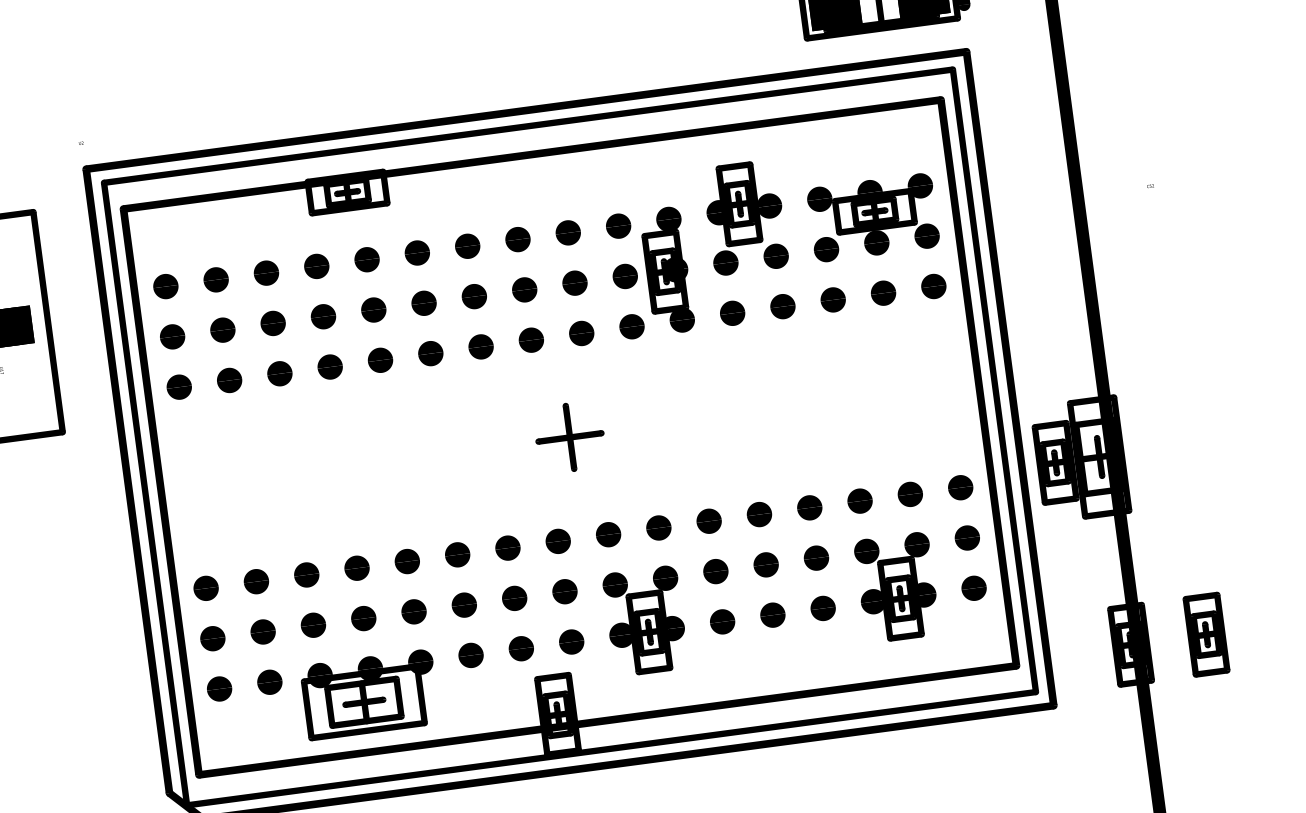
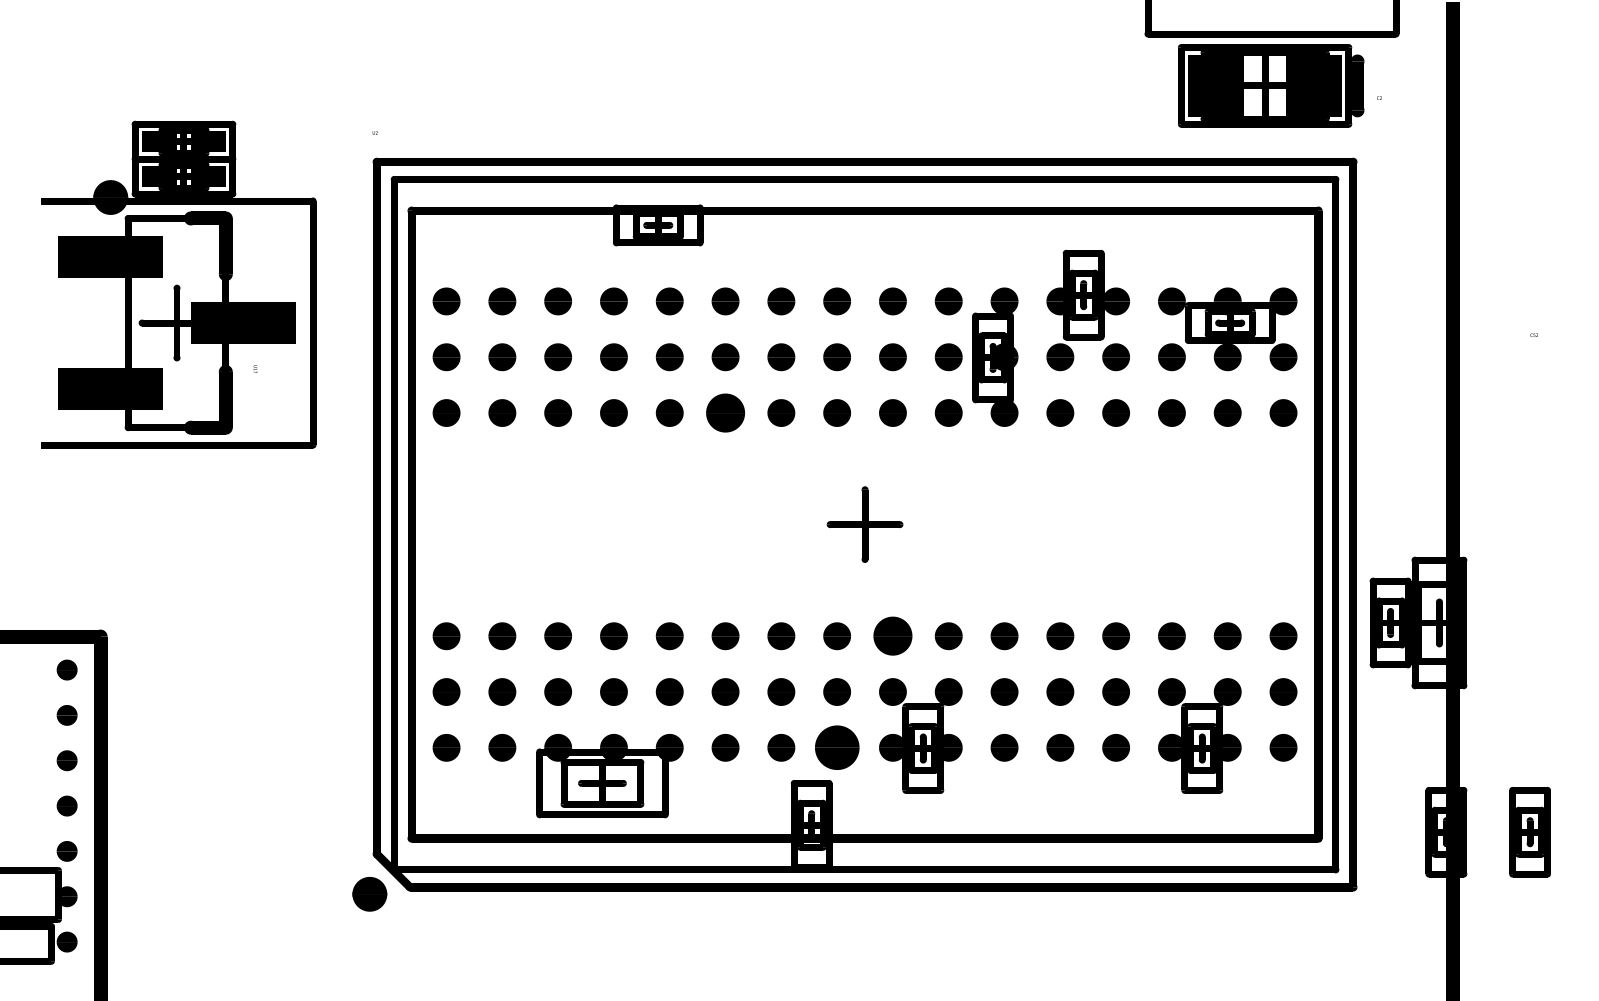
part: (430, 353) -> (725, 412), size x1.4
part: (608, 534) -> (892, 636), size x1.4
part: (571, 641) -> (836, 747), size x1.6

